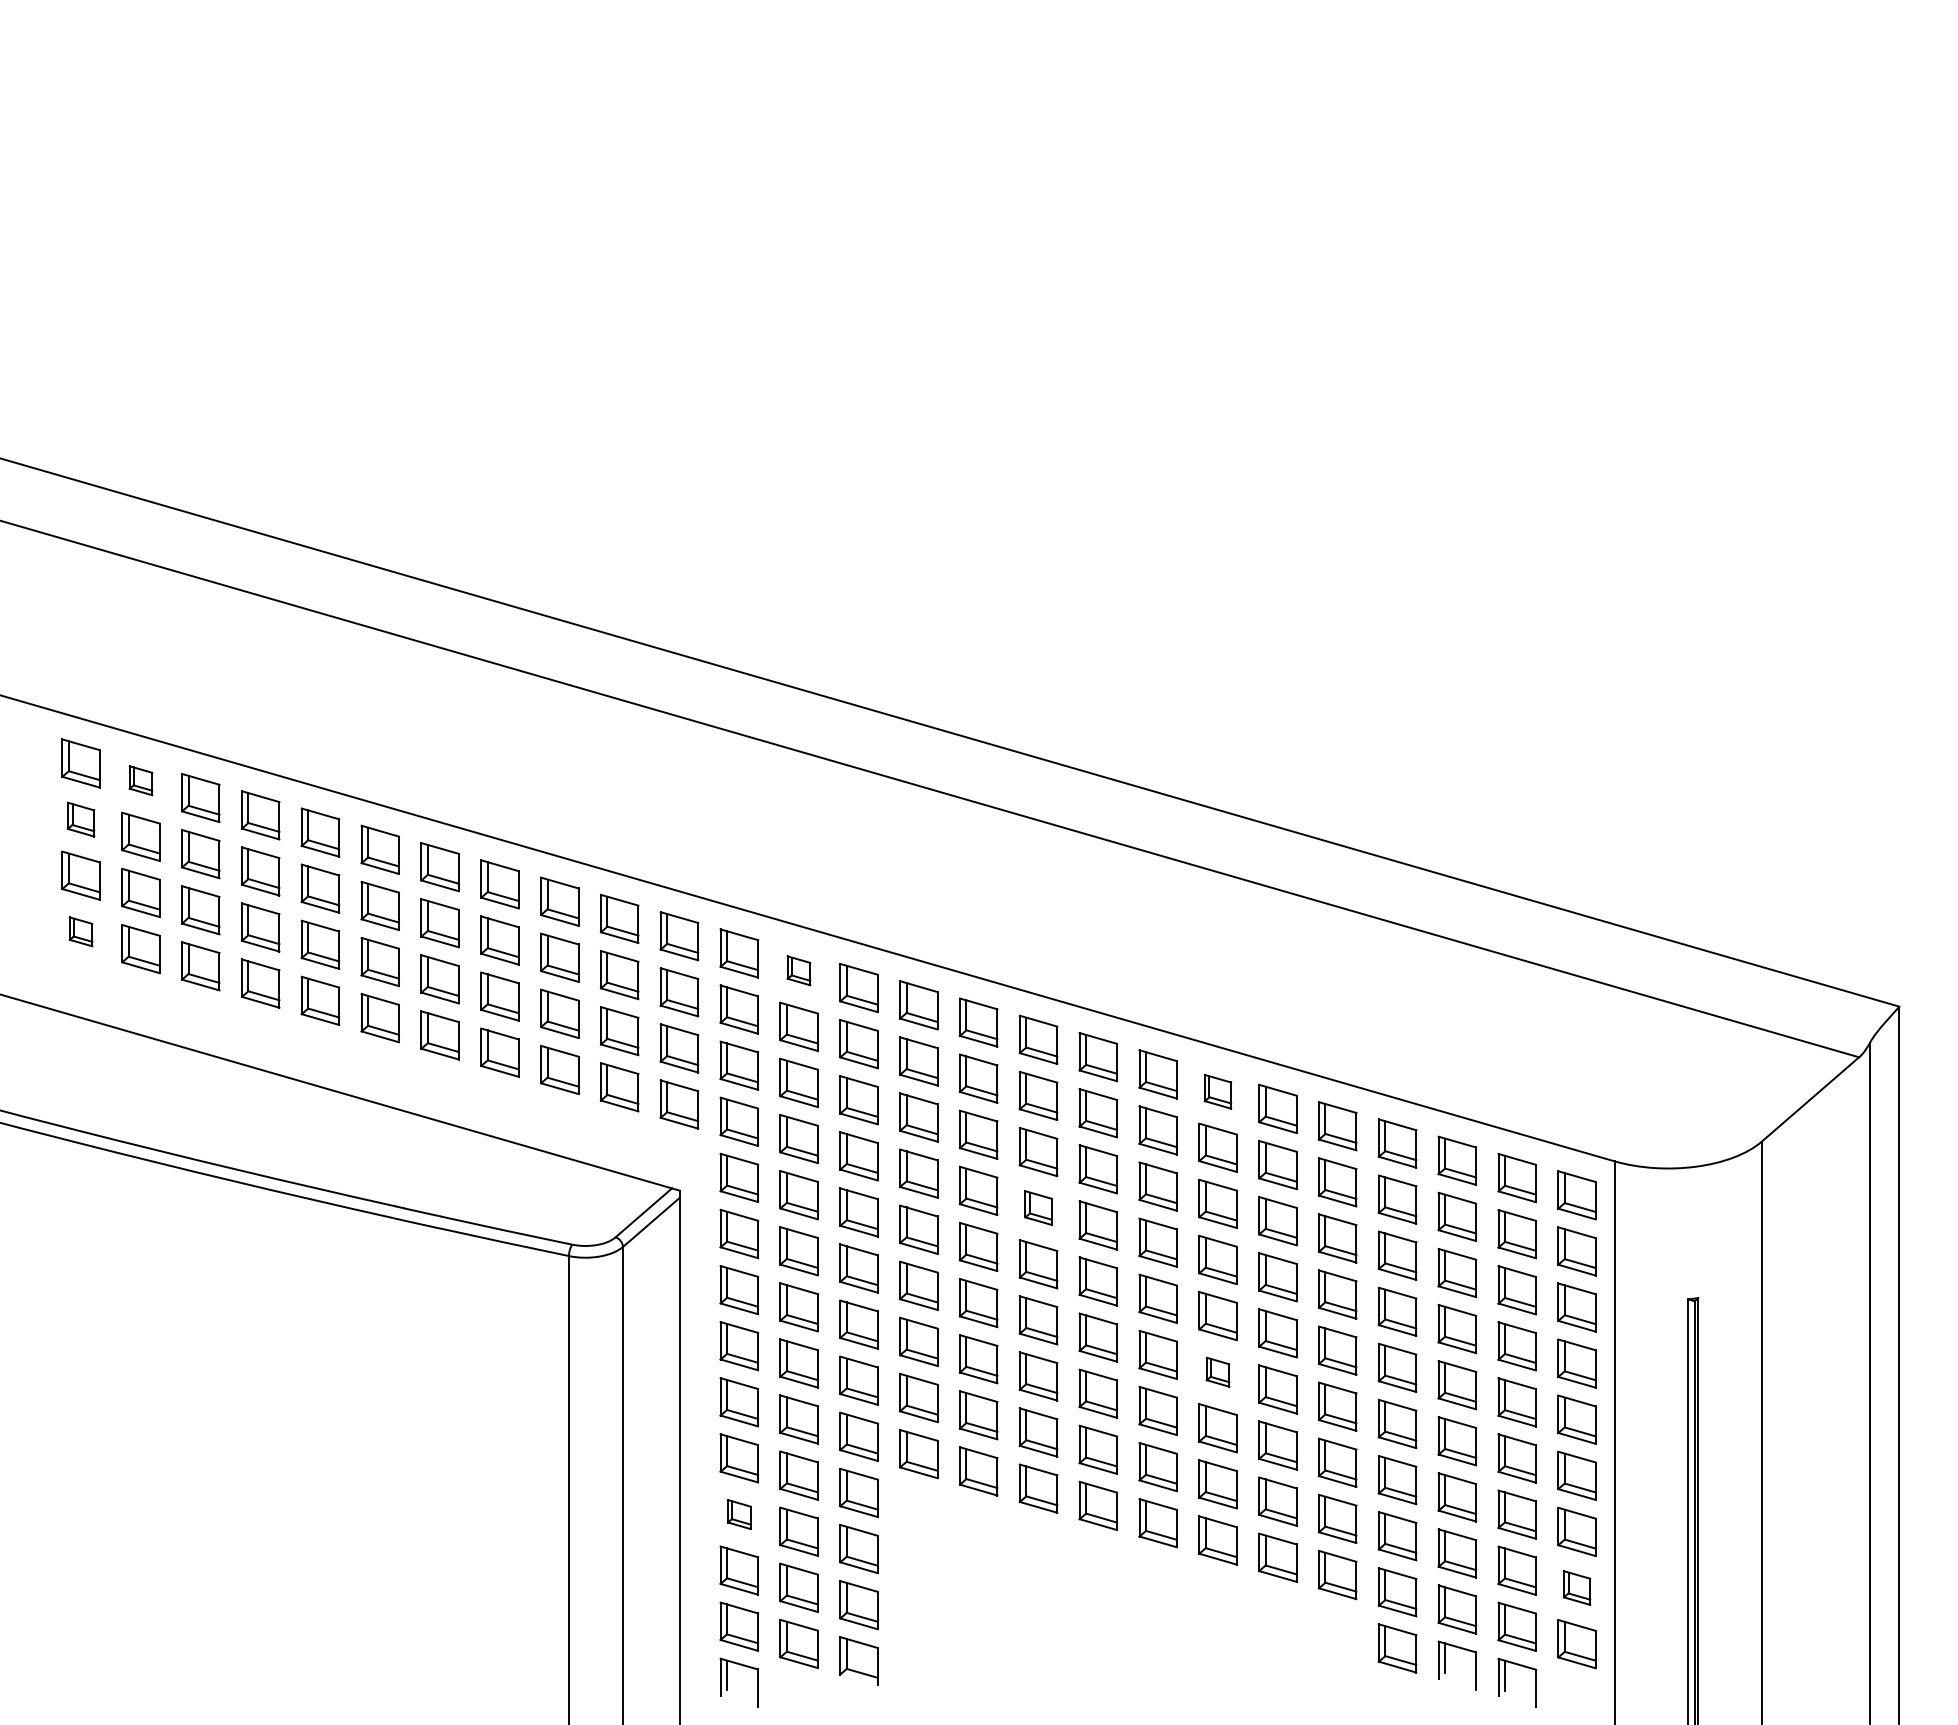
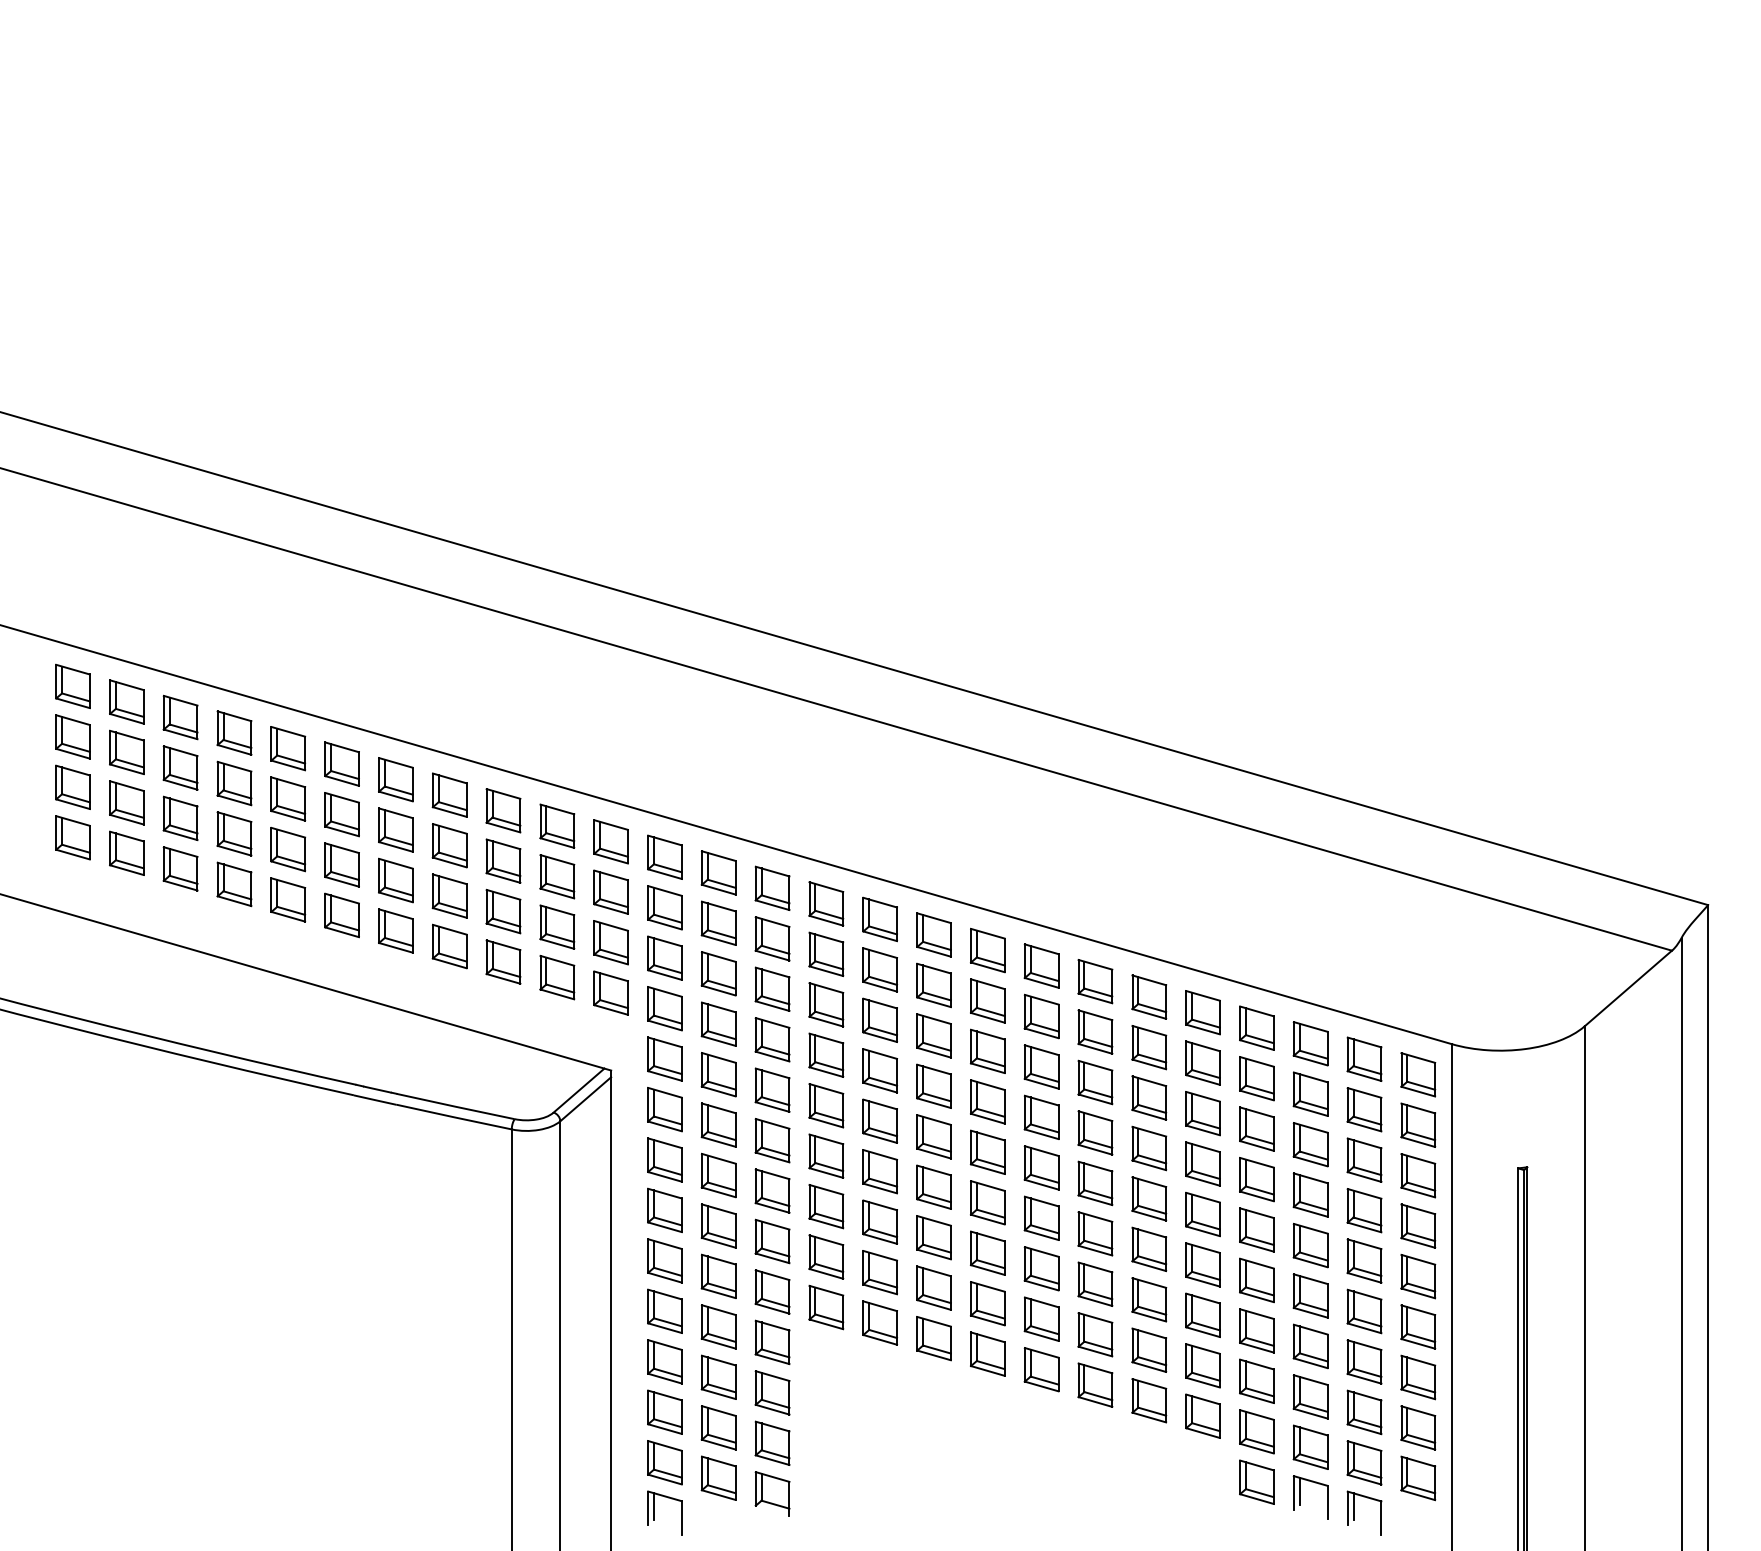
part: (140, 780) -> (126, 701), size x1.67
part: (80, 819) -> (72, 736), size x1.43
part: (80, 931) -> (72, 837), size x1.67
part: (798, 970) -> (718, 872), size x1.67
part: (1218, 1091) -> (1095, 981), size x1.43
part: (1037, 1207) -> (933, 1085), size x1.43
part: (1218, 1371) -> (1095, 1233), size x1.67
part: (738, 1514) -> (664, 1361), size x1.67
part: (1577, 1587) -> (1418, 1427), size x1.43

